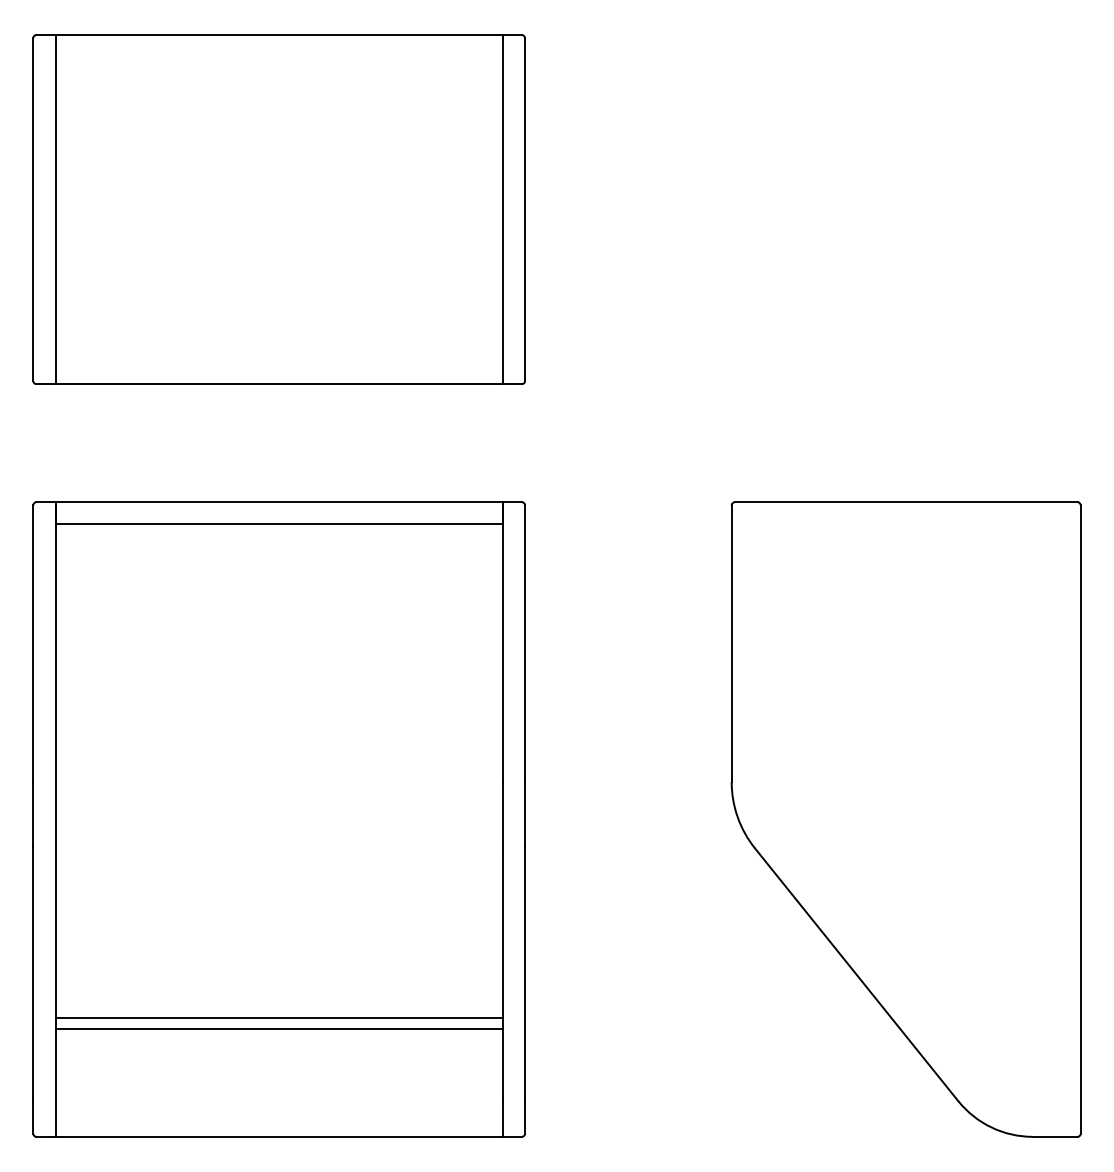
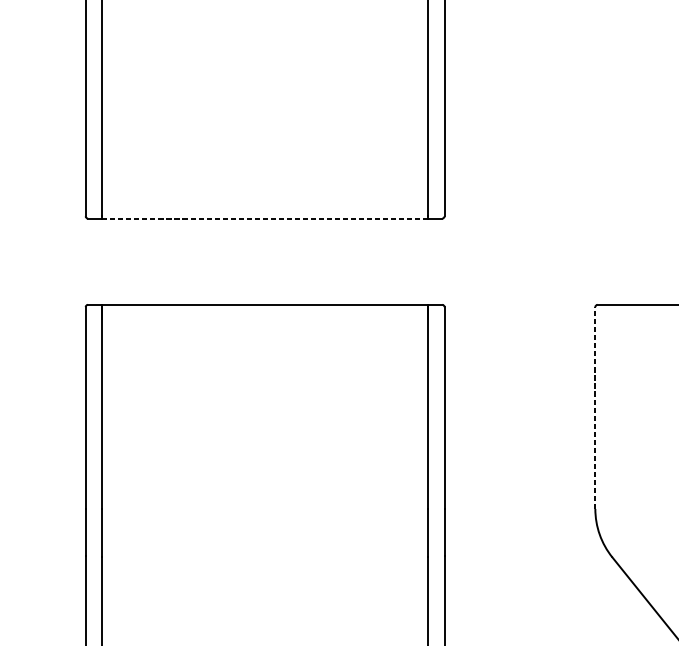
line: (279, 384) -> (265, 218), solid -> dashed
line: (278, 524) -> (264, 321), removed
line: (731, 643) -> (595, 407), solid -> dashed

